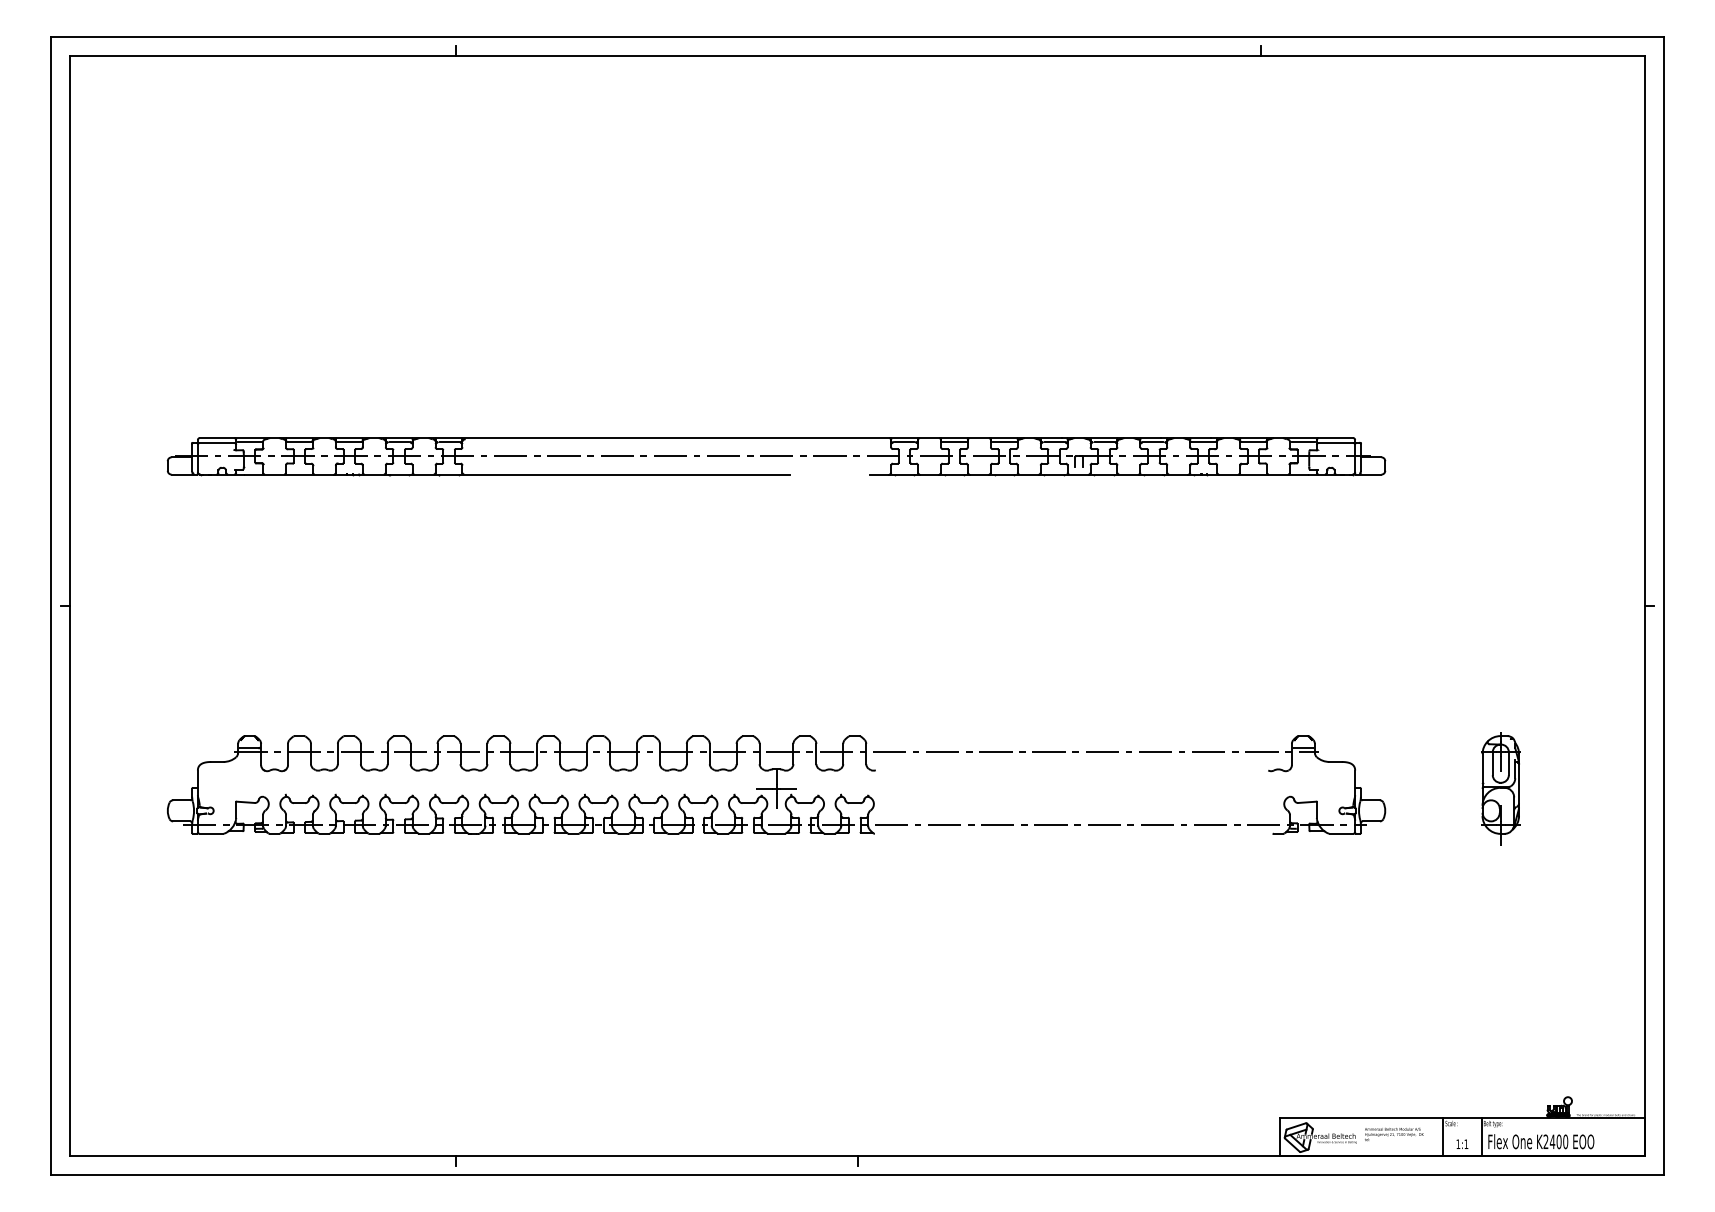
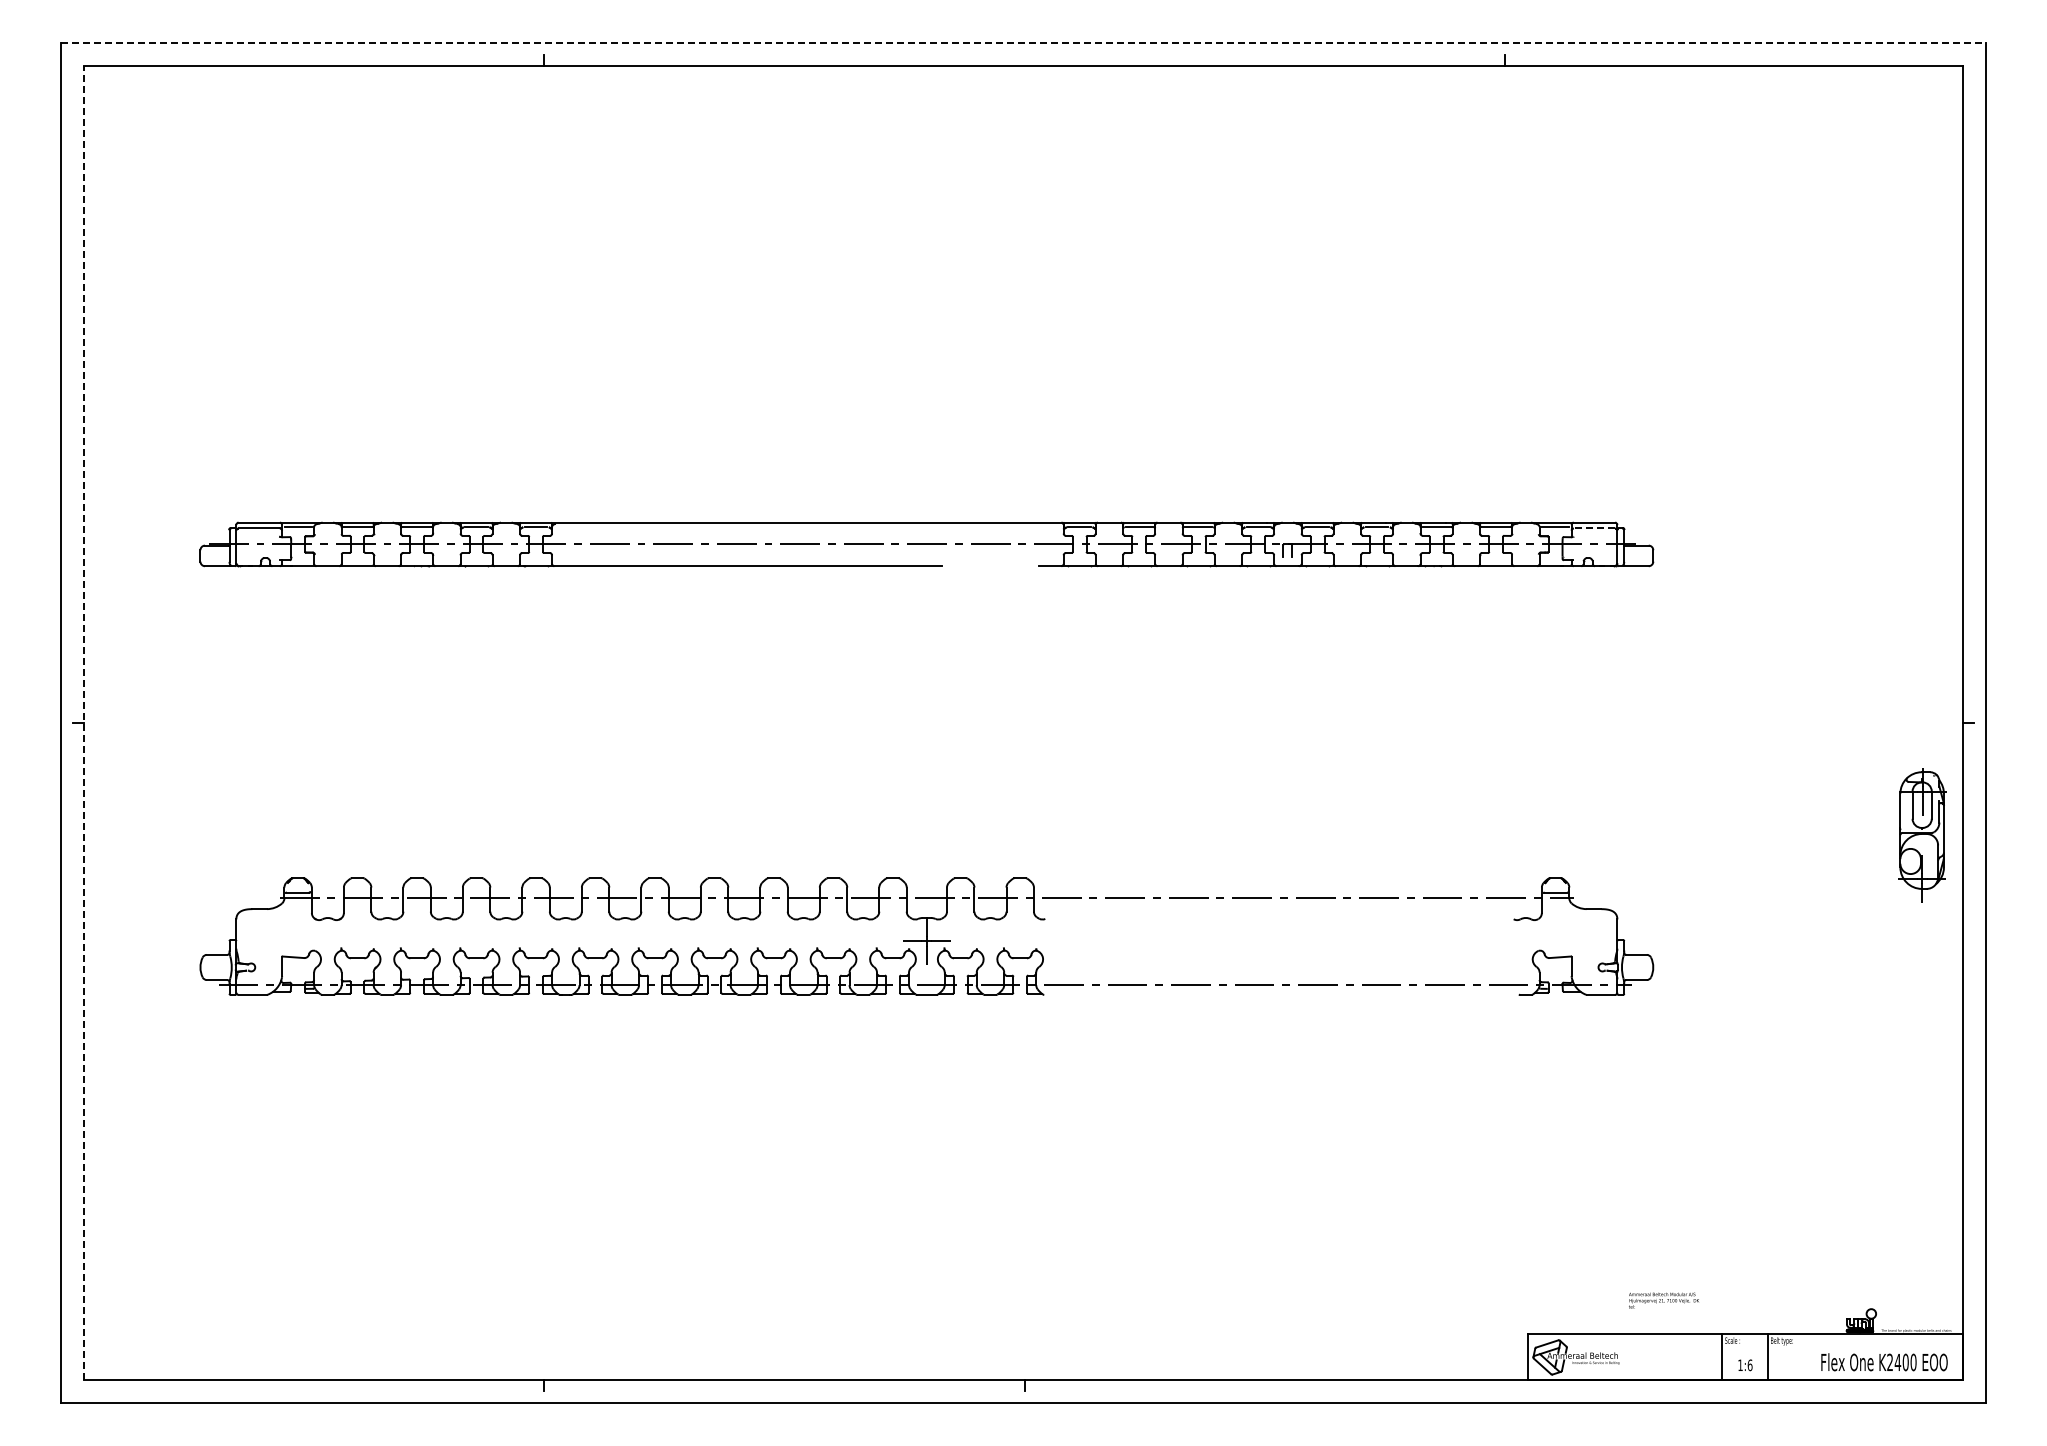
line: (857, 36) -> (1023, 43), solid -> dashed
line: (1335, 443) -> (1594, 528), solid -> dashed
line: (70, 606) -> (84, 723), solid -> dashed
part: (1501, 789) -> (1922, 835), moved
text: (1393, 1134) -> (1663, 1300), moved
text: (1541, 1141) -> (1884, 1362), moved
text: (1465, 1144) -> (1749, 1365), 1:1 -> 1:6

